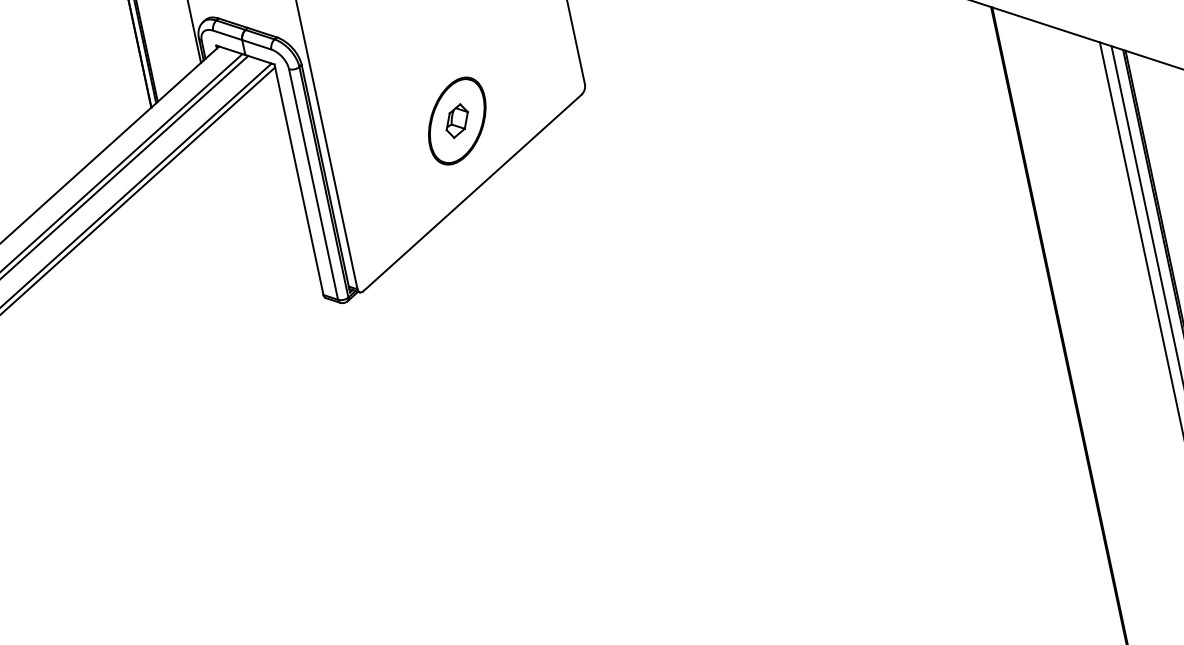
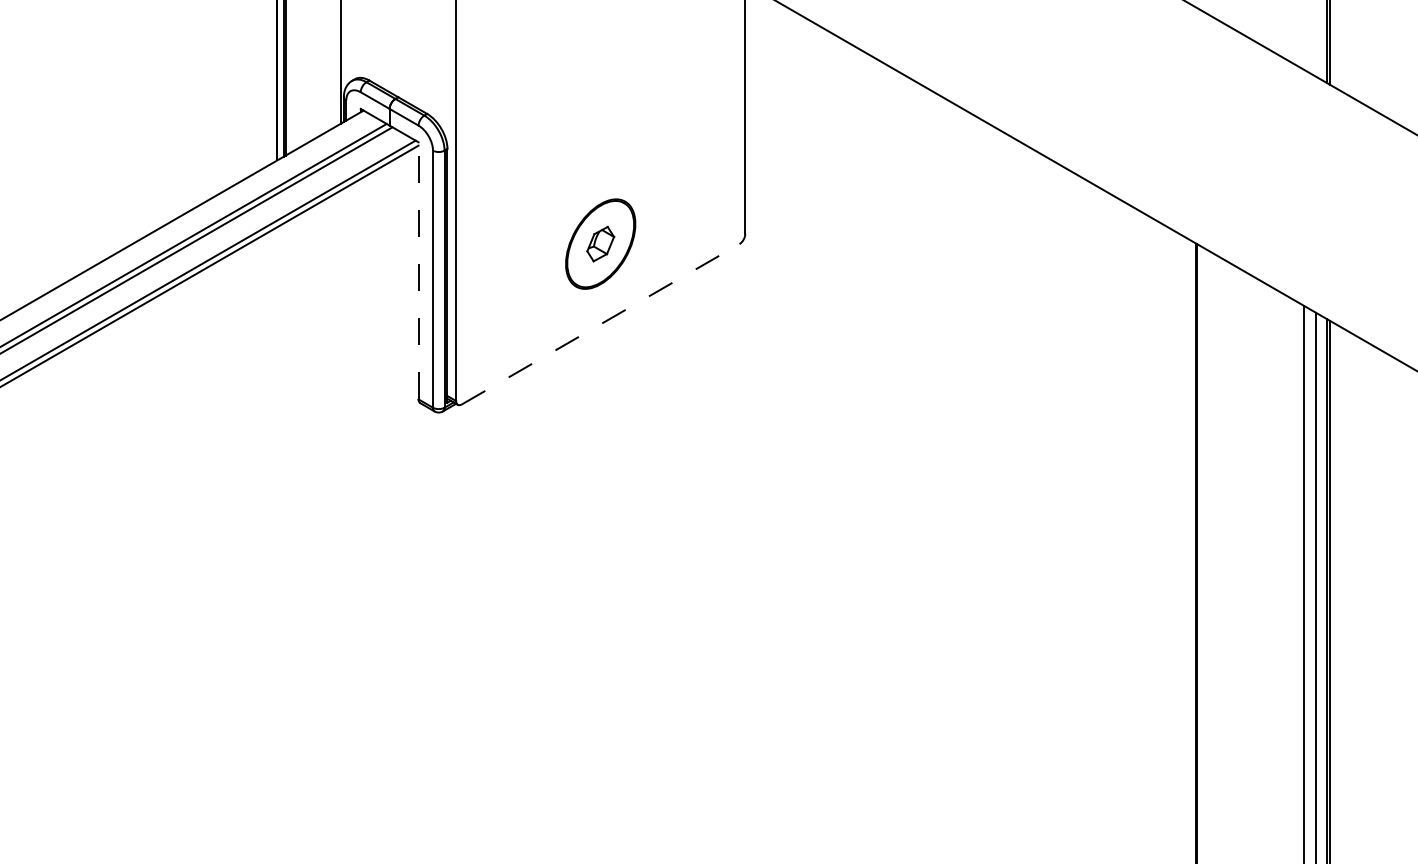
line: (298, 179) -> (418, 270), solid -> dashed
line: (473, 193) -> (601, 324), solid -> dashed

